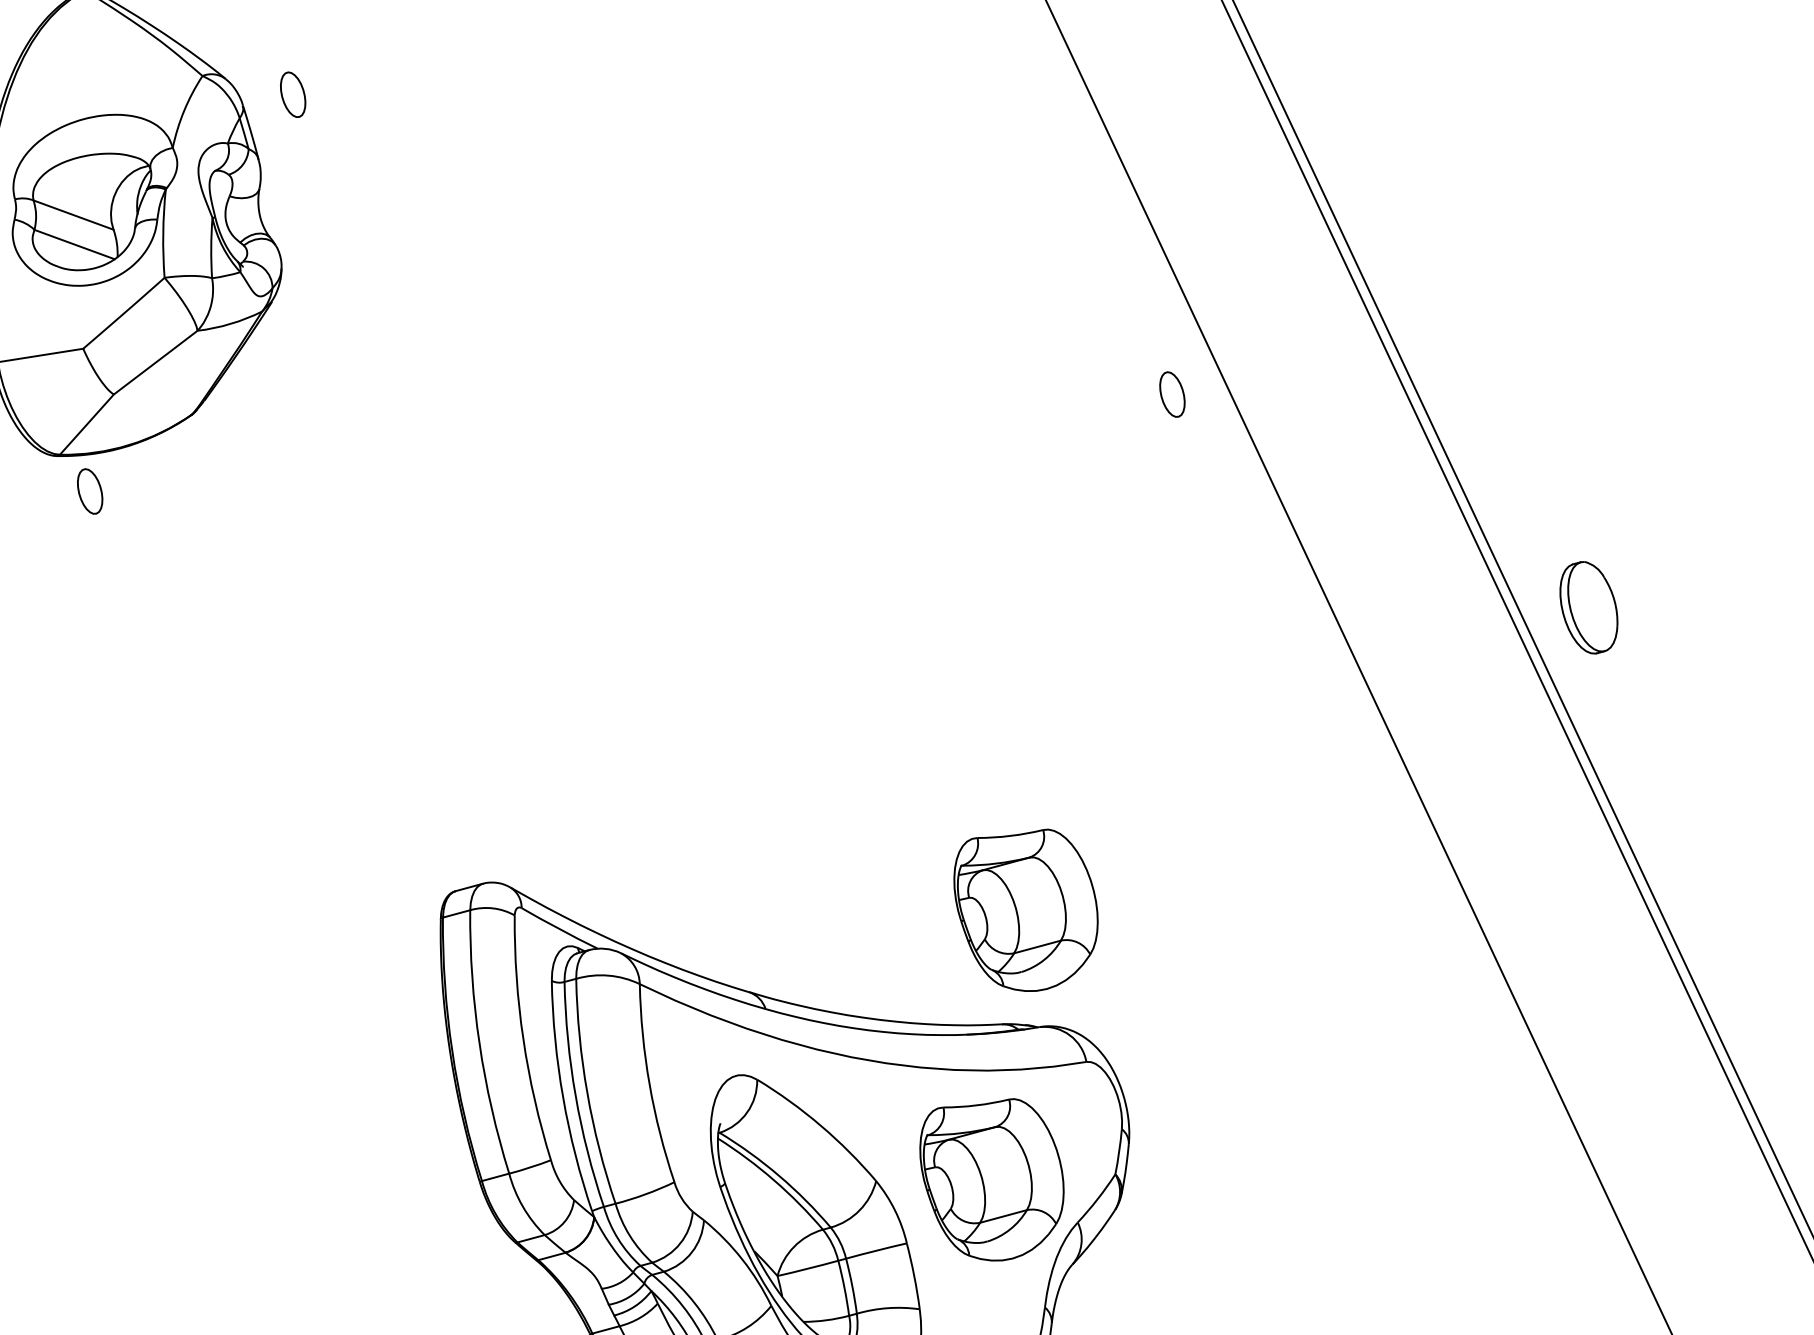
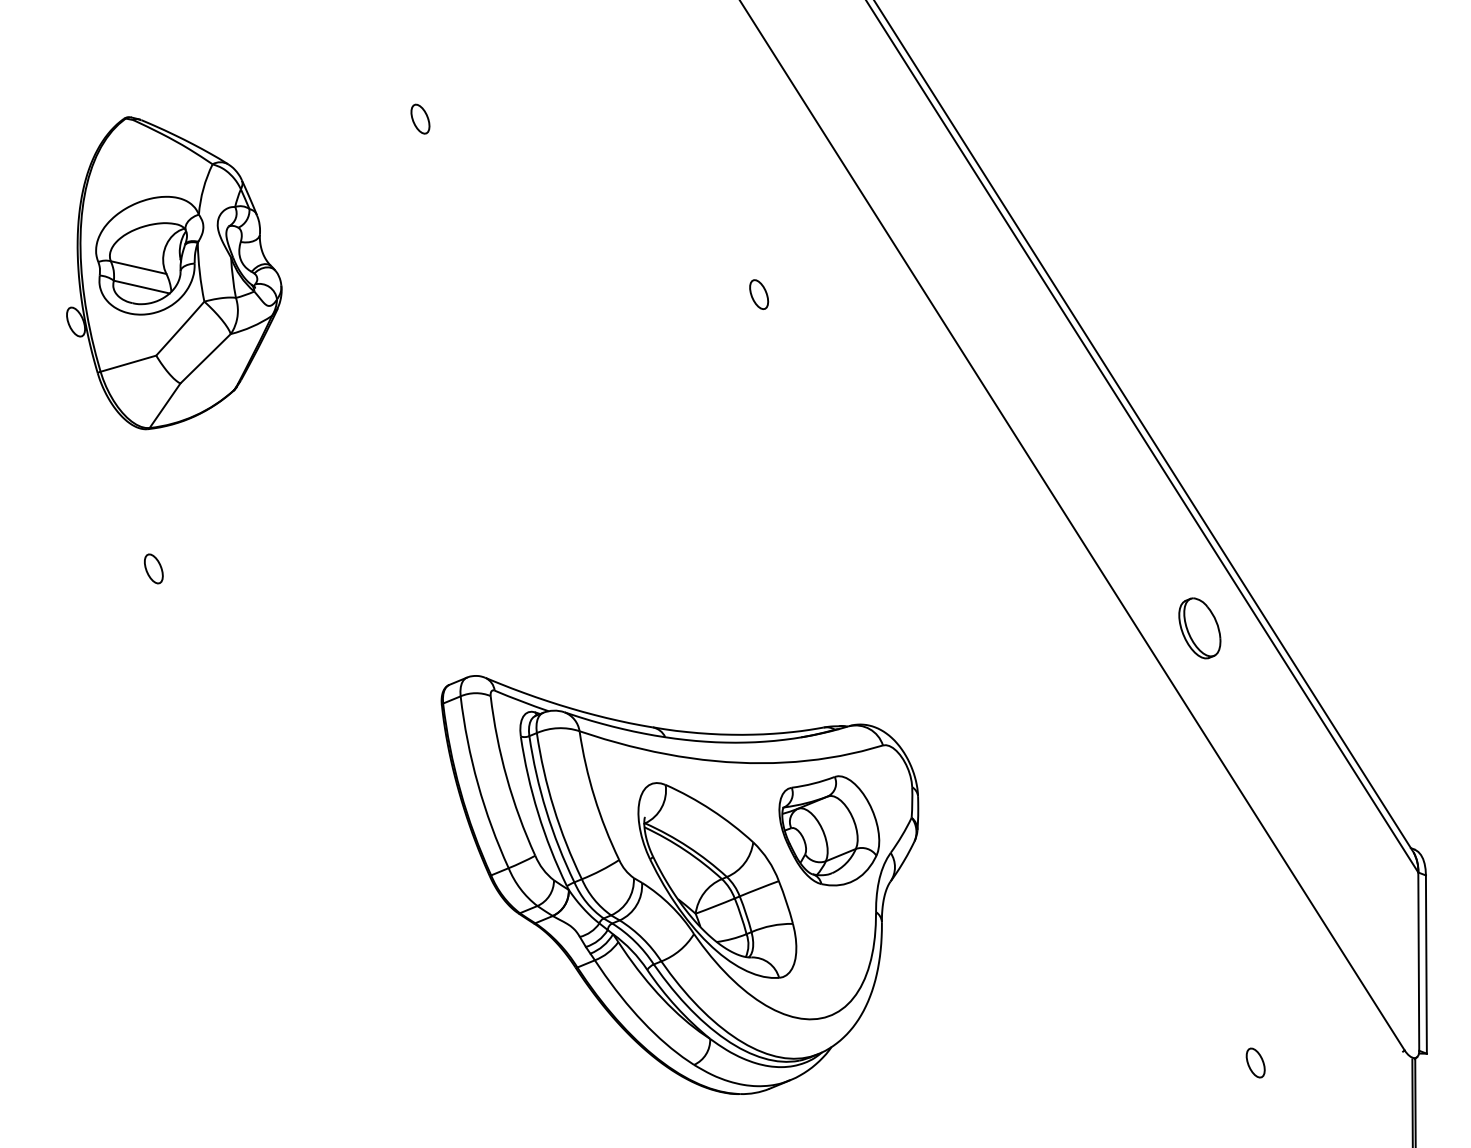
part: (293, 93) -> (420, 118), moved
part: (1173, 394) -> (759, 294), moved
part: (89, 490) -> (153, 568), moved
part: (1588, 607) -> (1199, 628), moved
part: (1025, 908) -> (829, 648), removed

